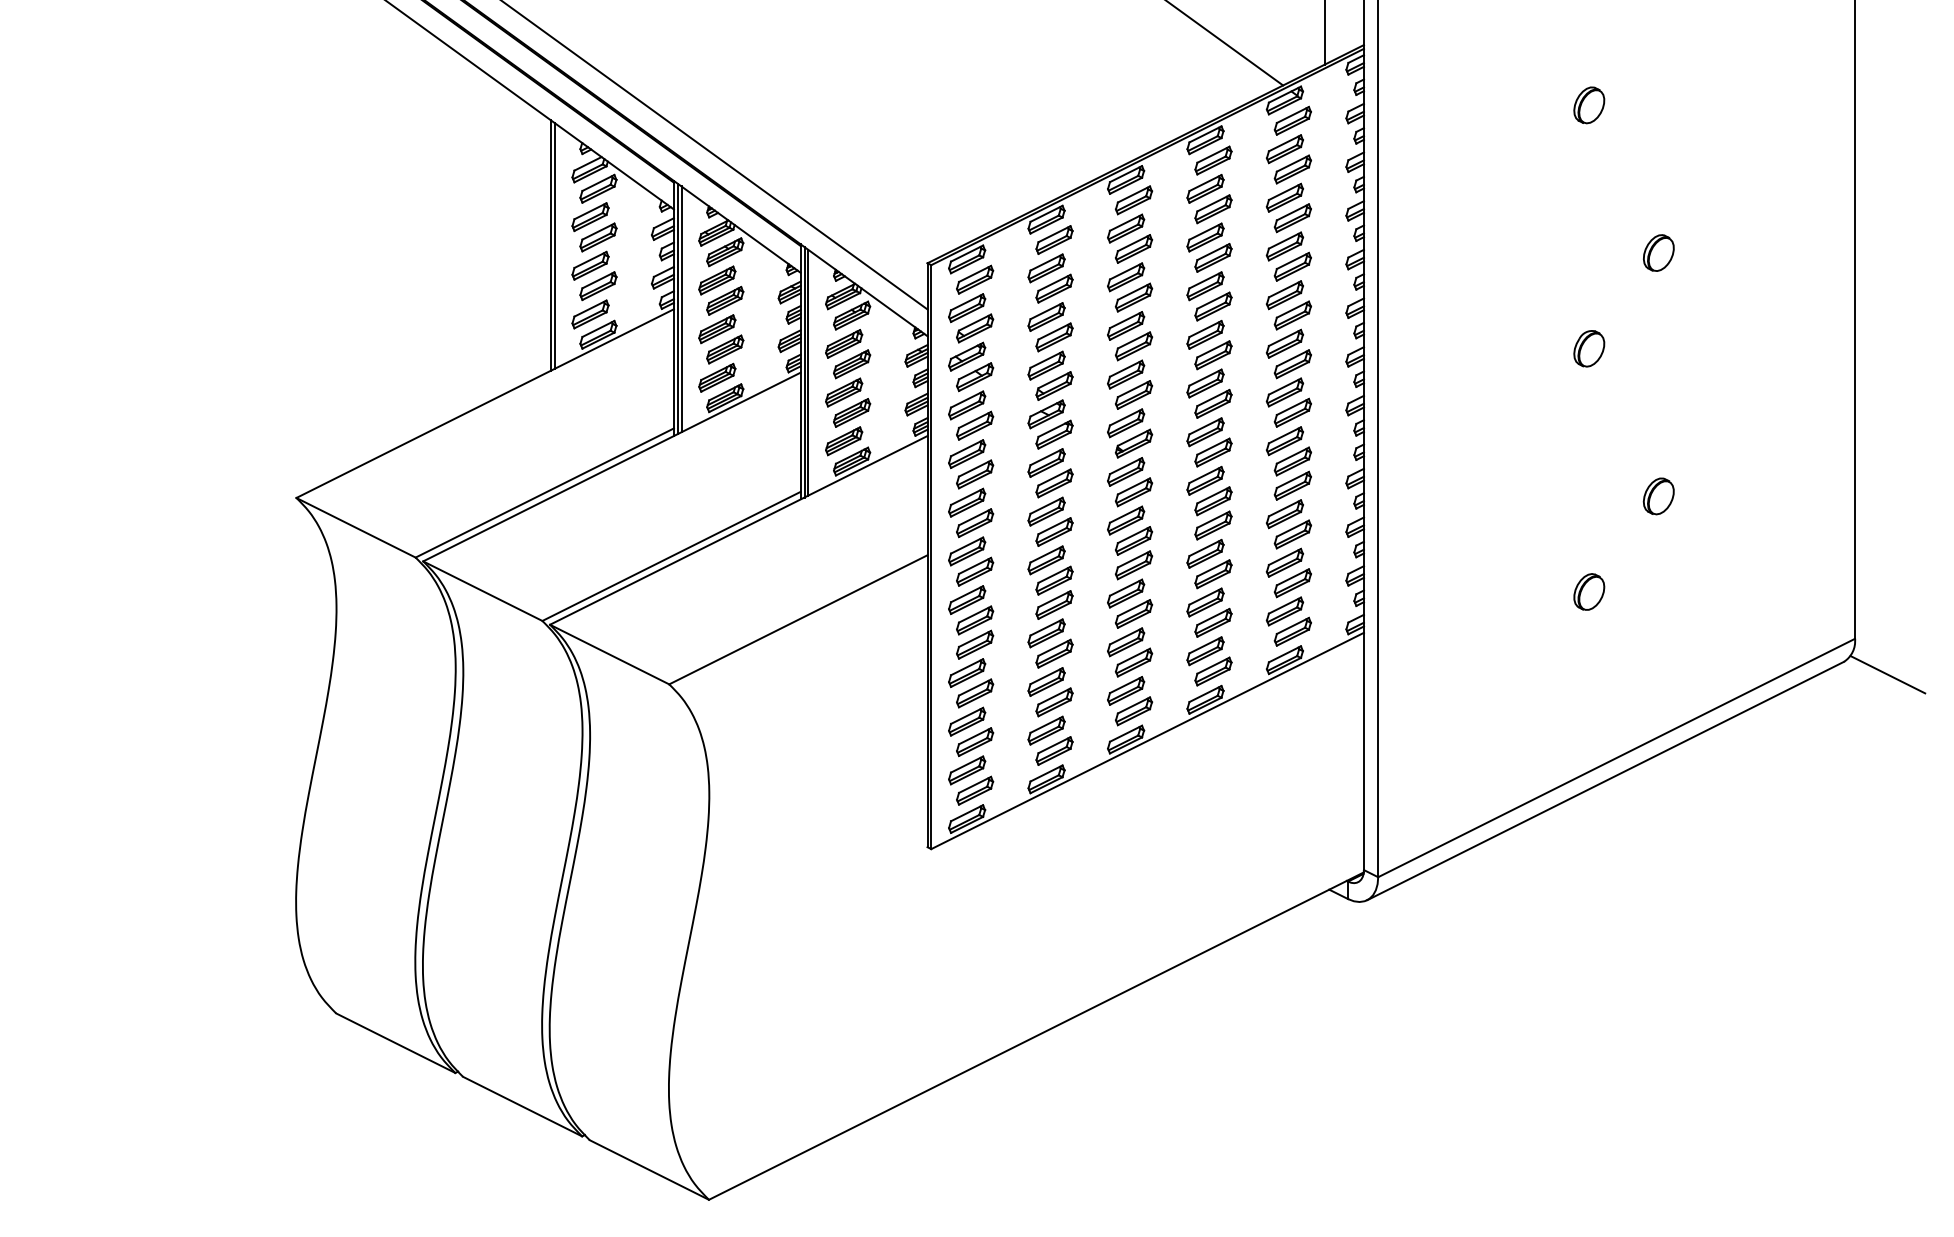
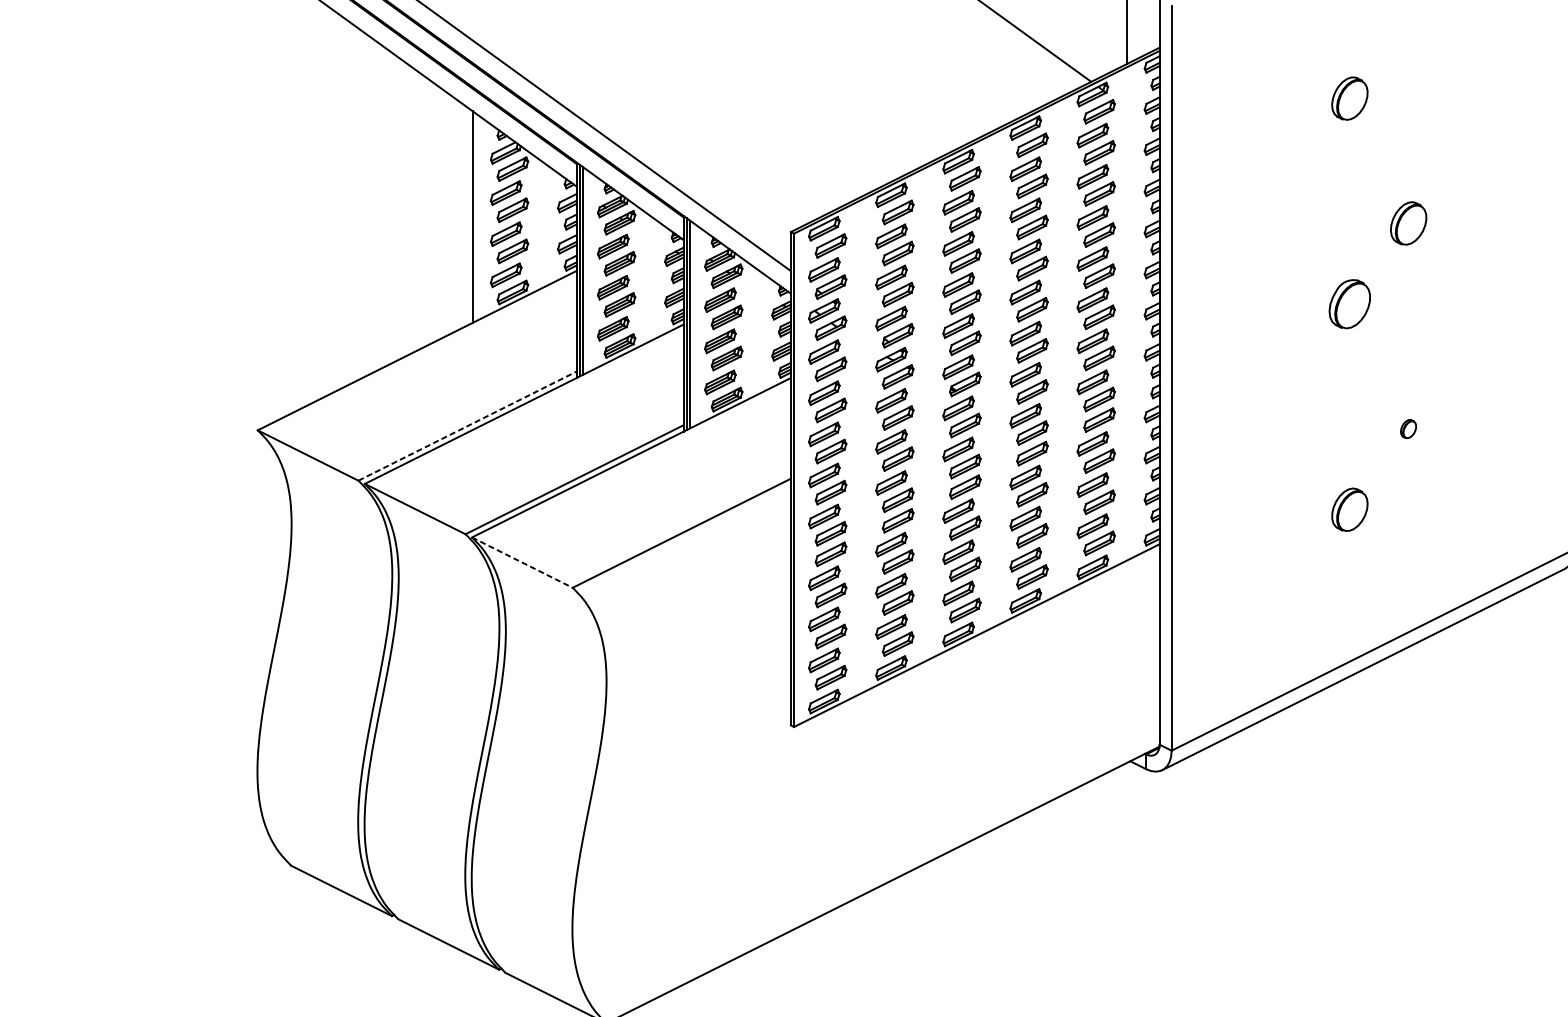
part: (1589, 105) -> (1350, 98), size x1.4
line: (554, 245) -> (475, 217), removed
part: (1658, 252) -> (1408, 222), size x1.4
part: (1589, 348) -> (1350, 304), size x1.6
line: (545, 492) -> (468, 425), solid -> dashed
part: (1658, 496) -> (1408, 429), size x0.6
part: (1589, 591) -> (1350, 509), size x1.4
line: (609, 654) -> (522, 562), solid -> dashed

